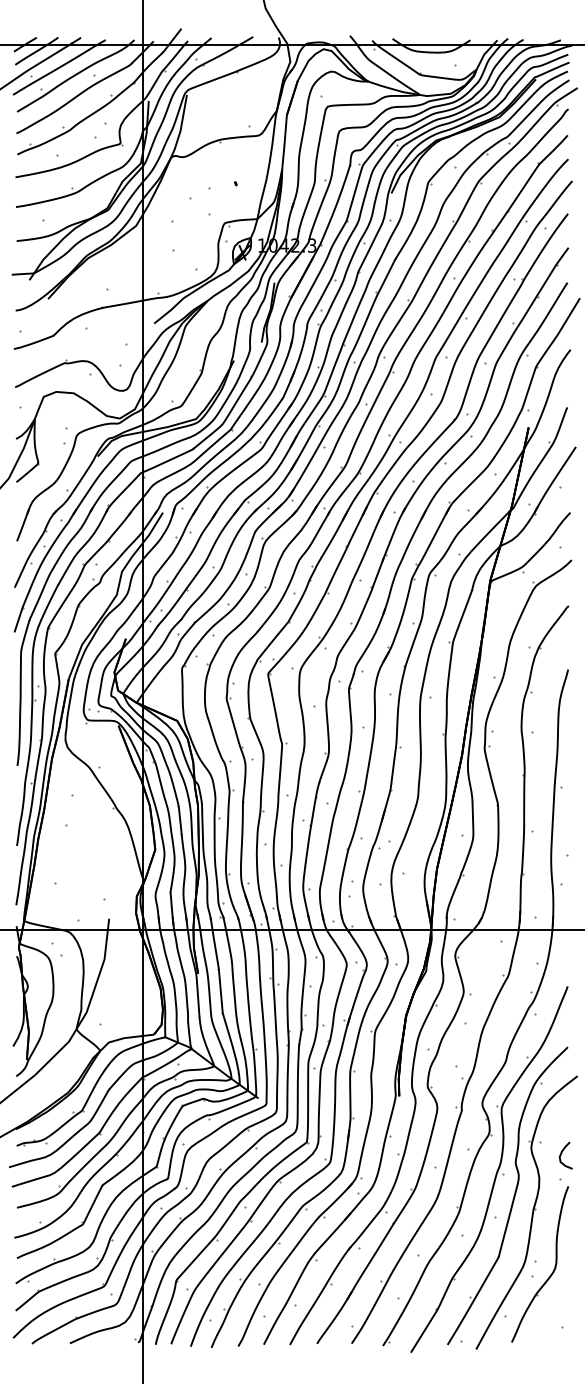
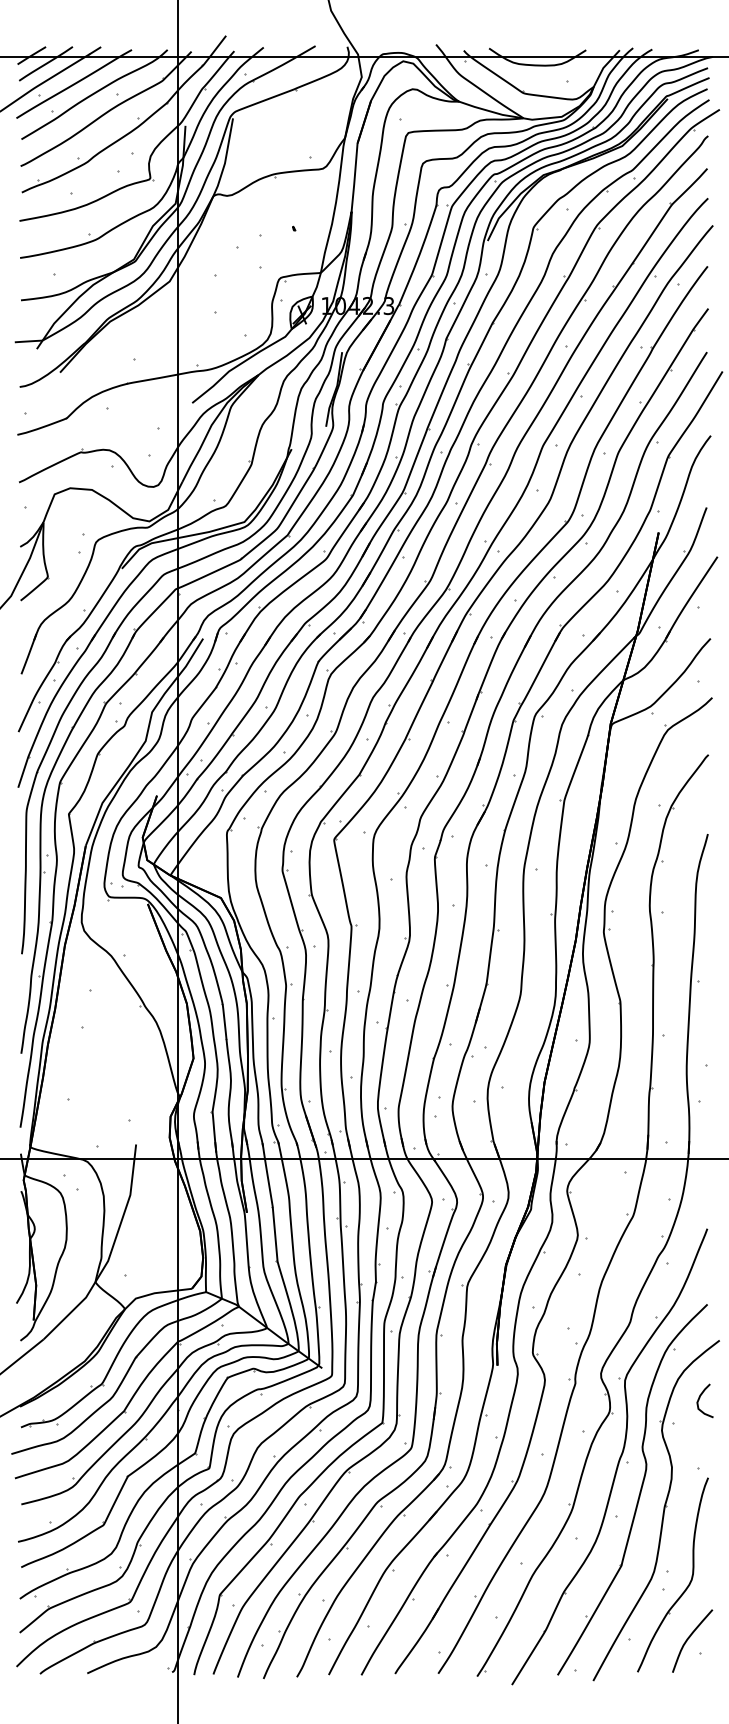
curve: (562, 1153) -> (700, 1398), moved
curve: (553, 1315) -> (689, 1638), added

